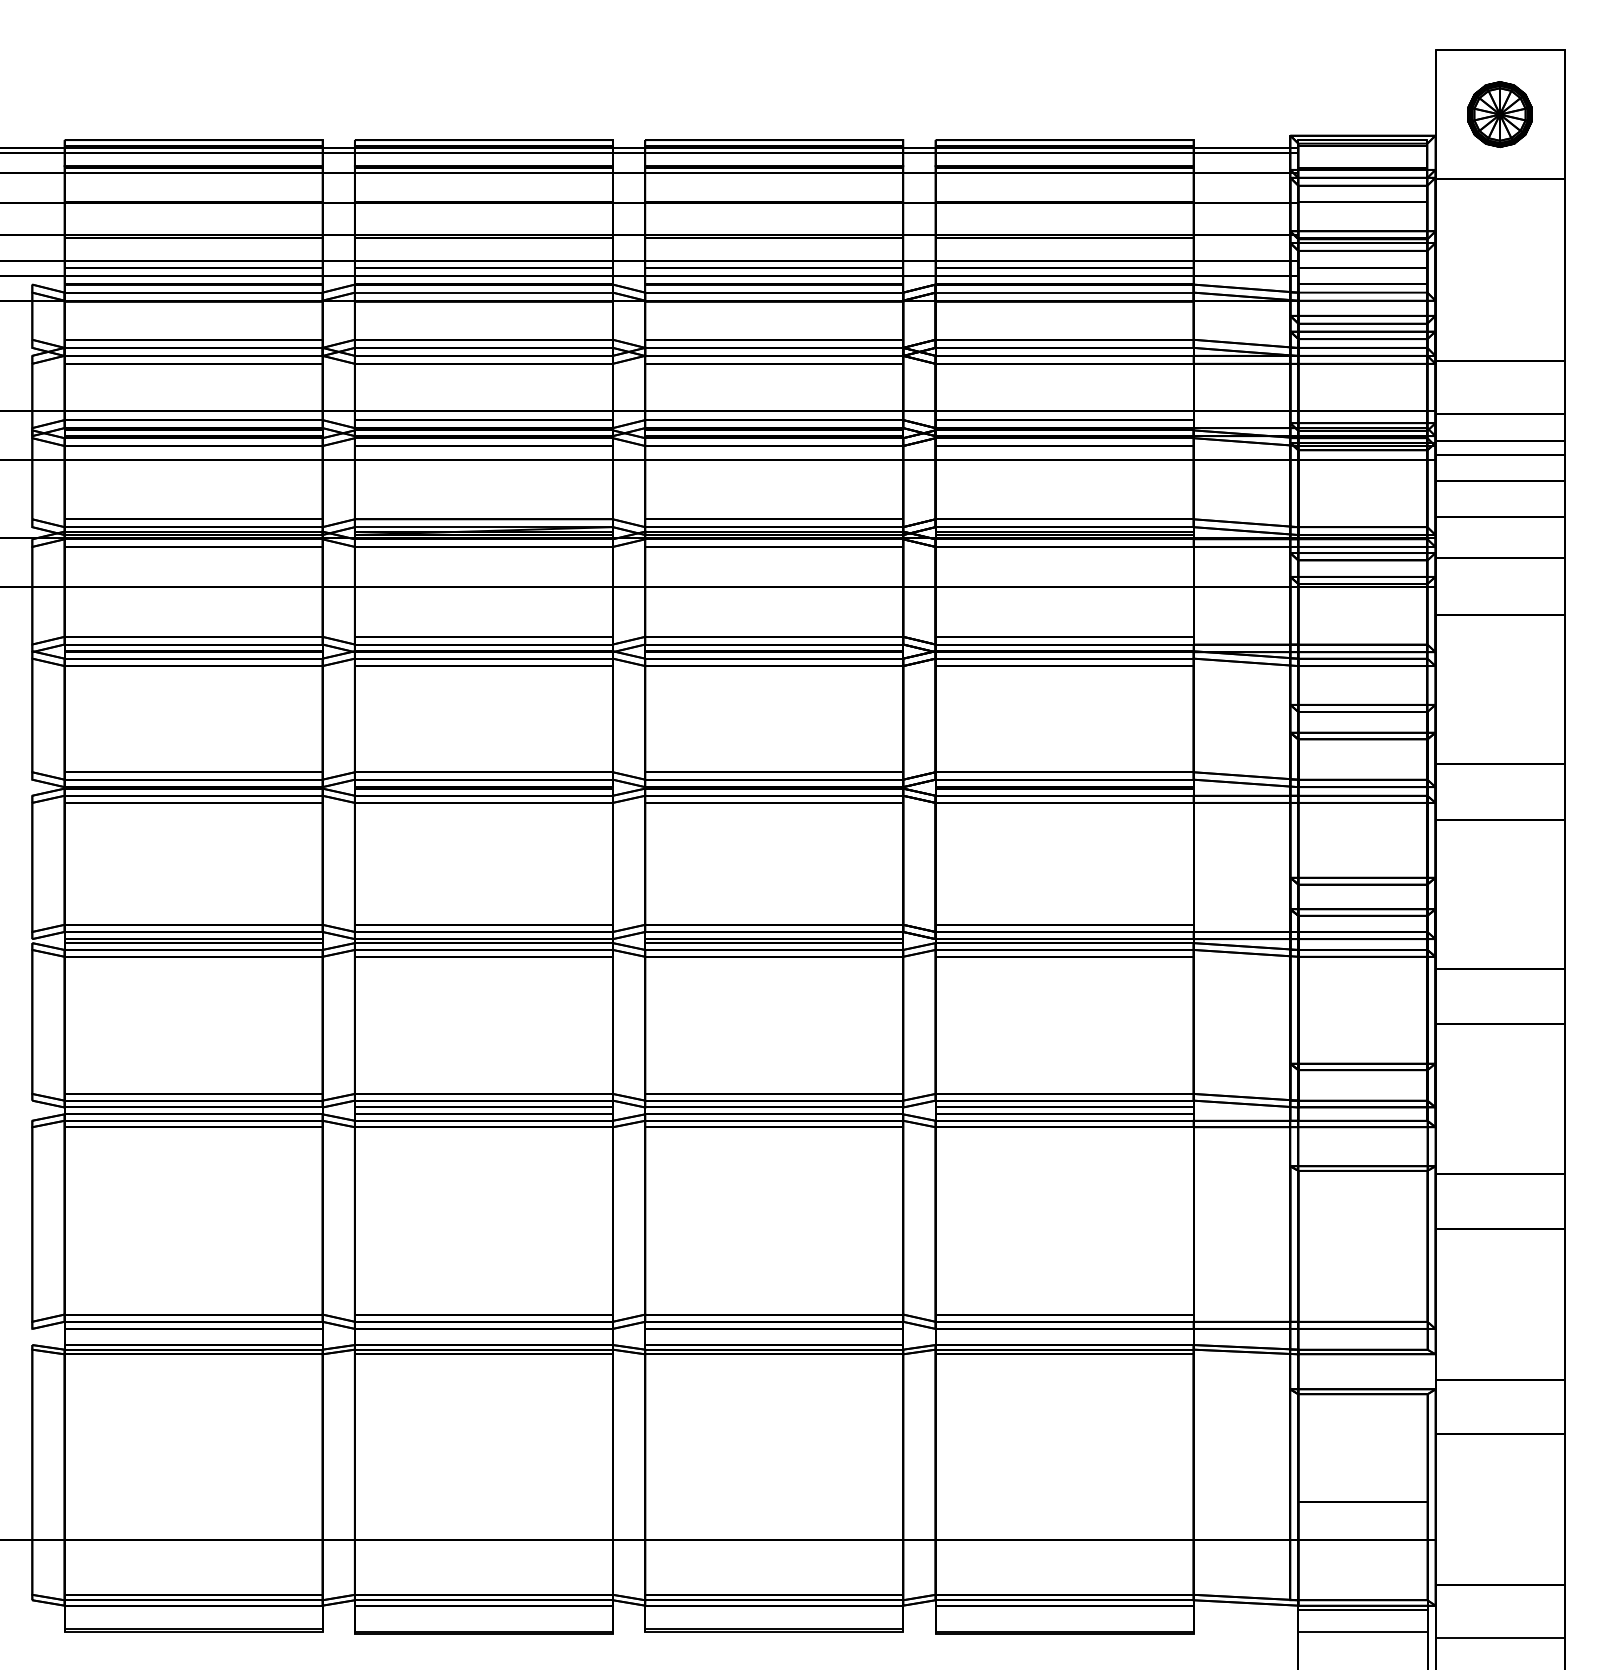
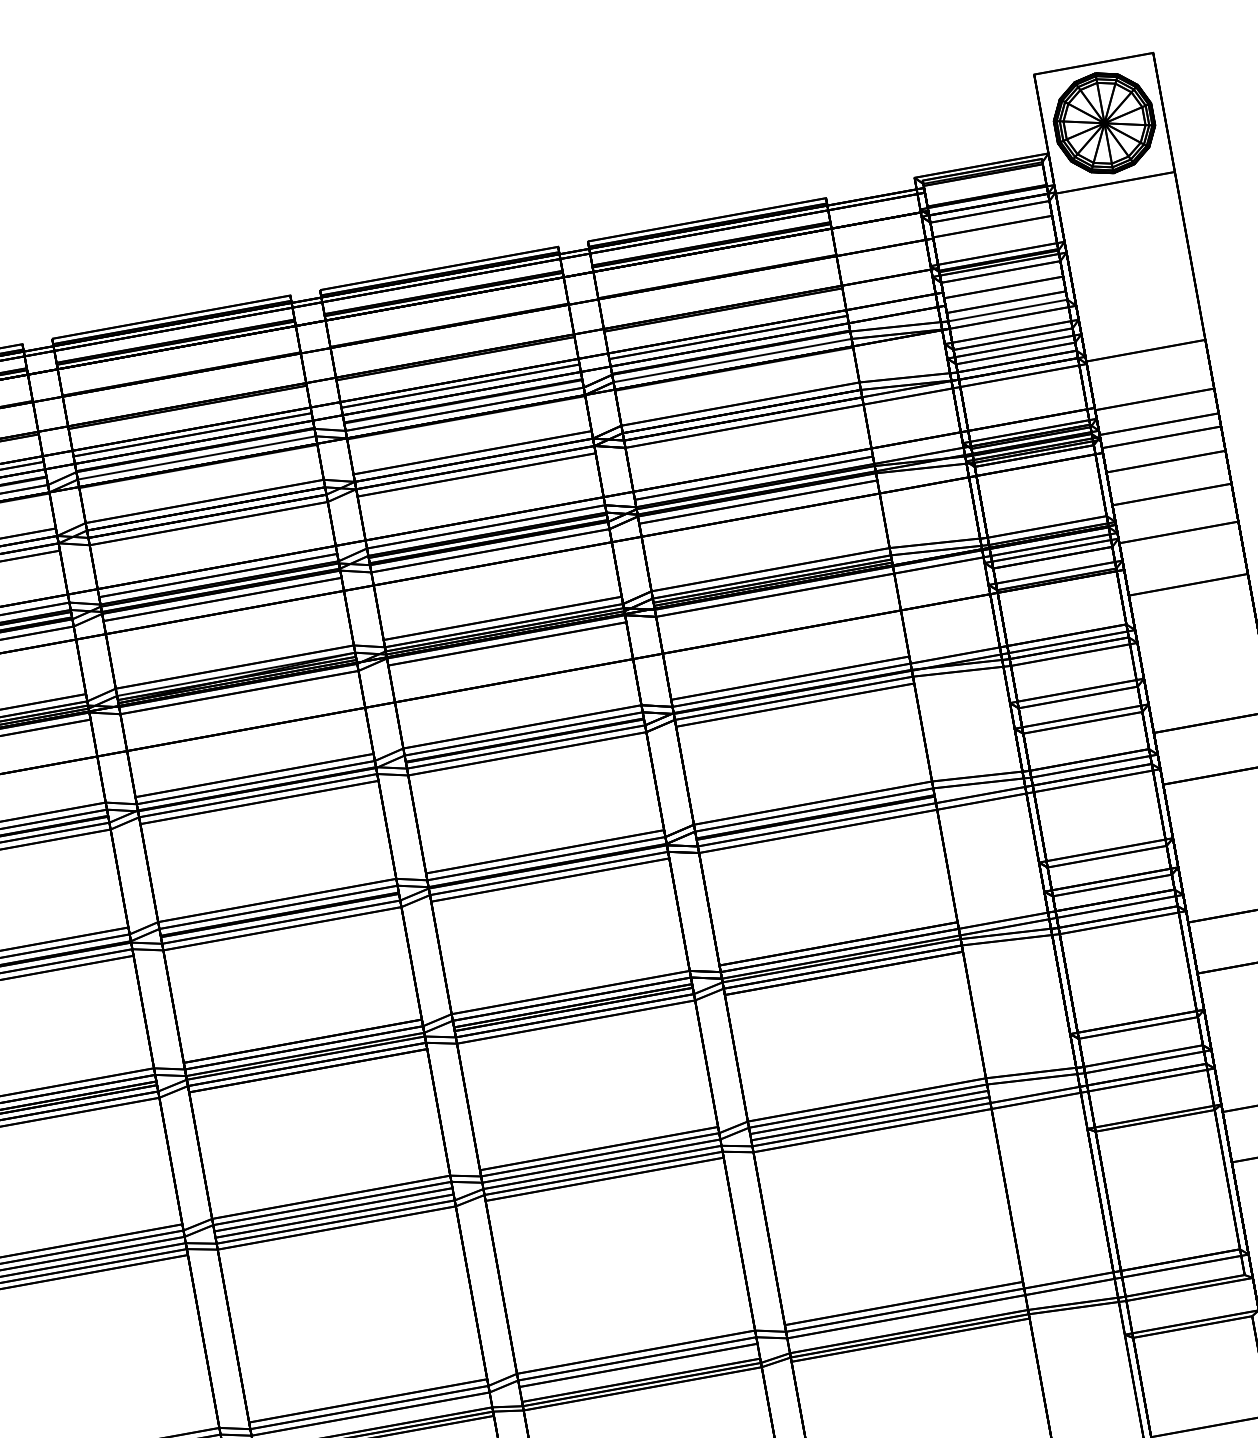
part: (1499, 114) -> (1104, 123), size x1.67

